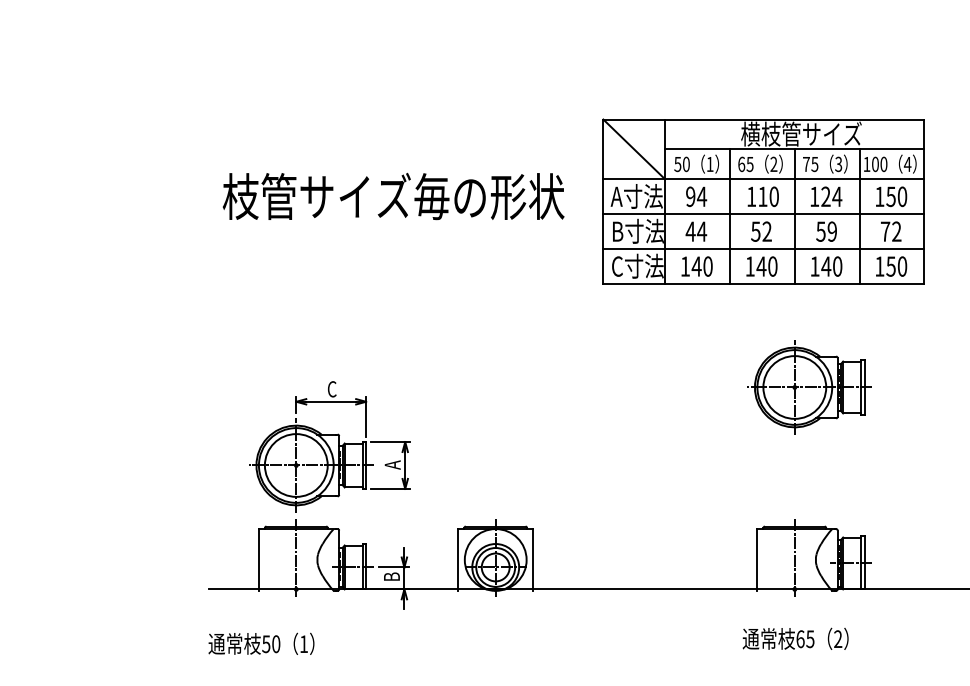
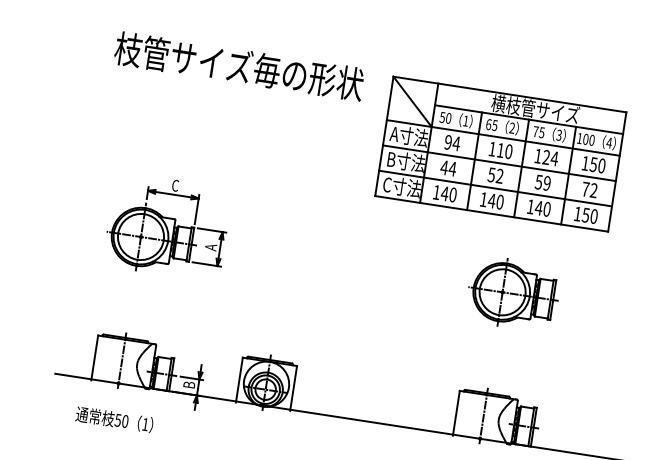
text: (393, 196) -> (239, 66), moved
part: (329, 446) -> (167, 226), moved
text: (261, 643) -> (114, 419), moved

